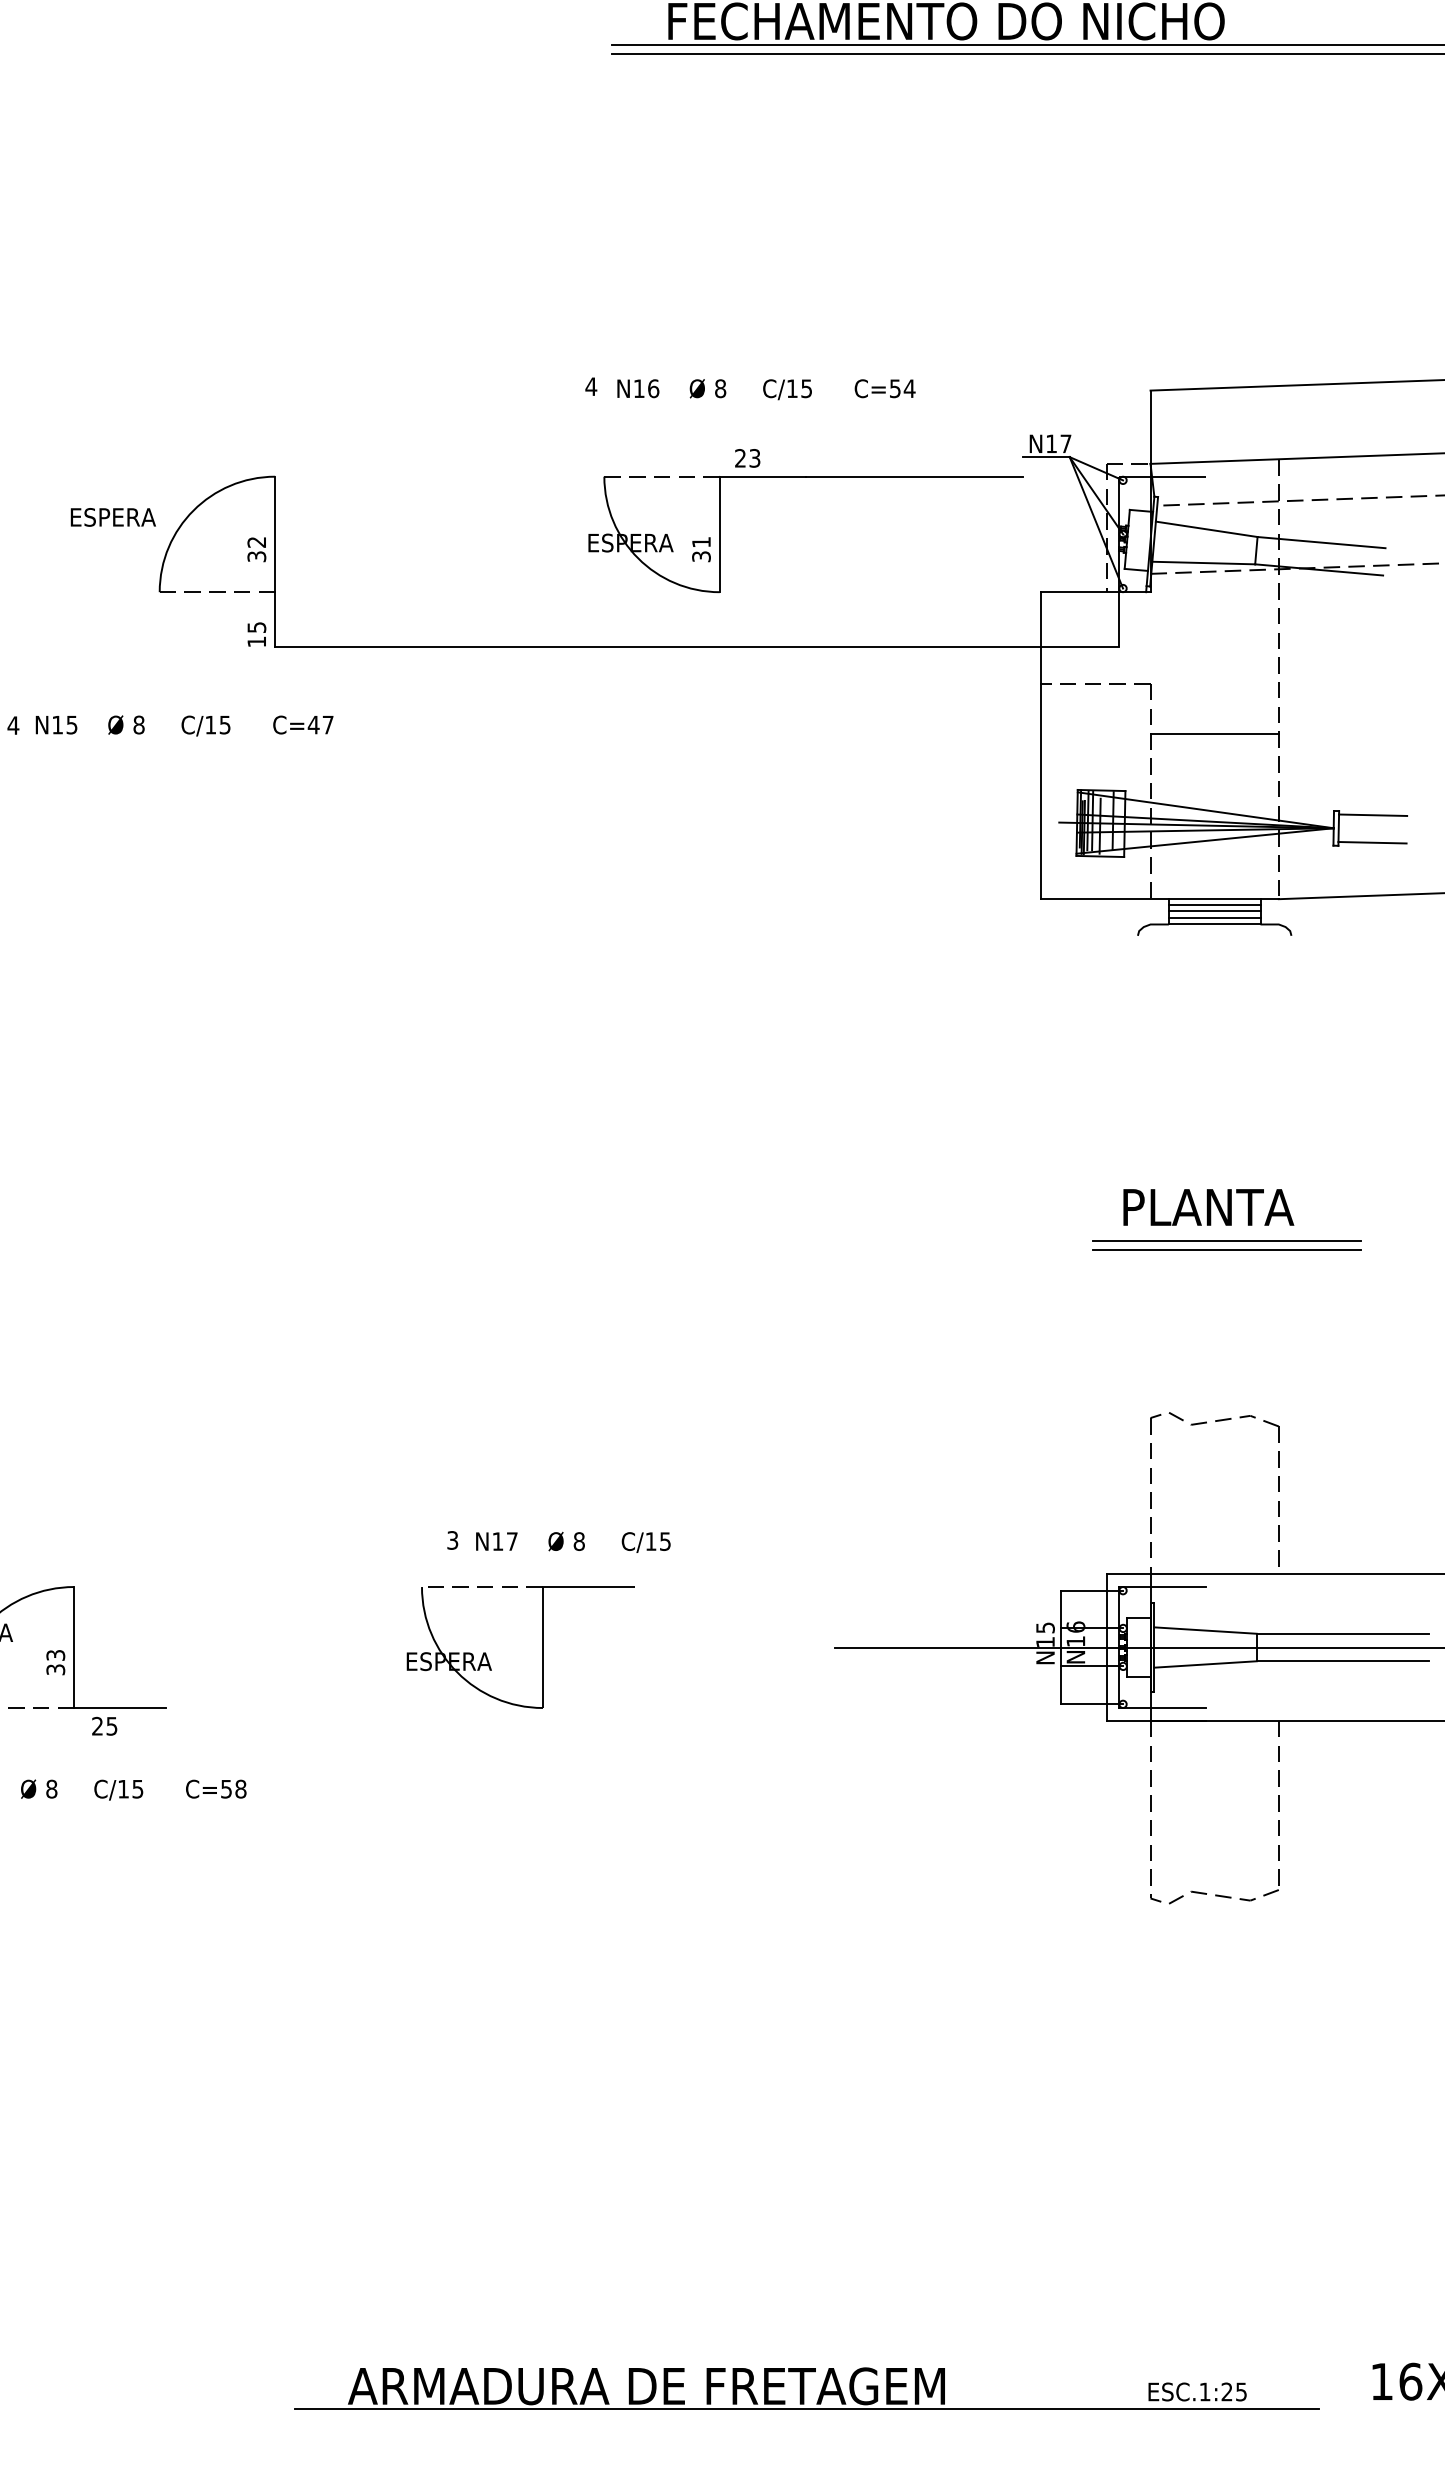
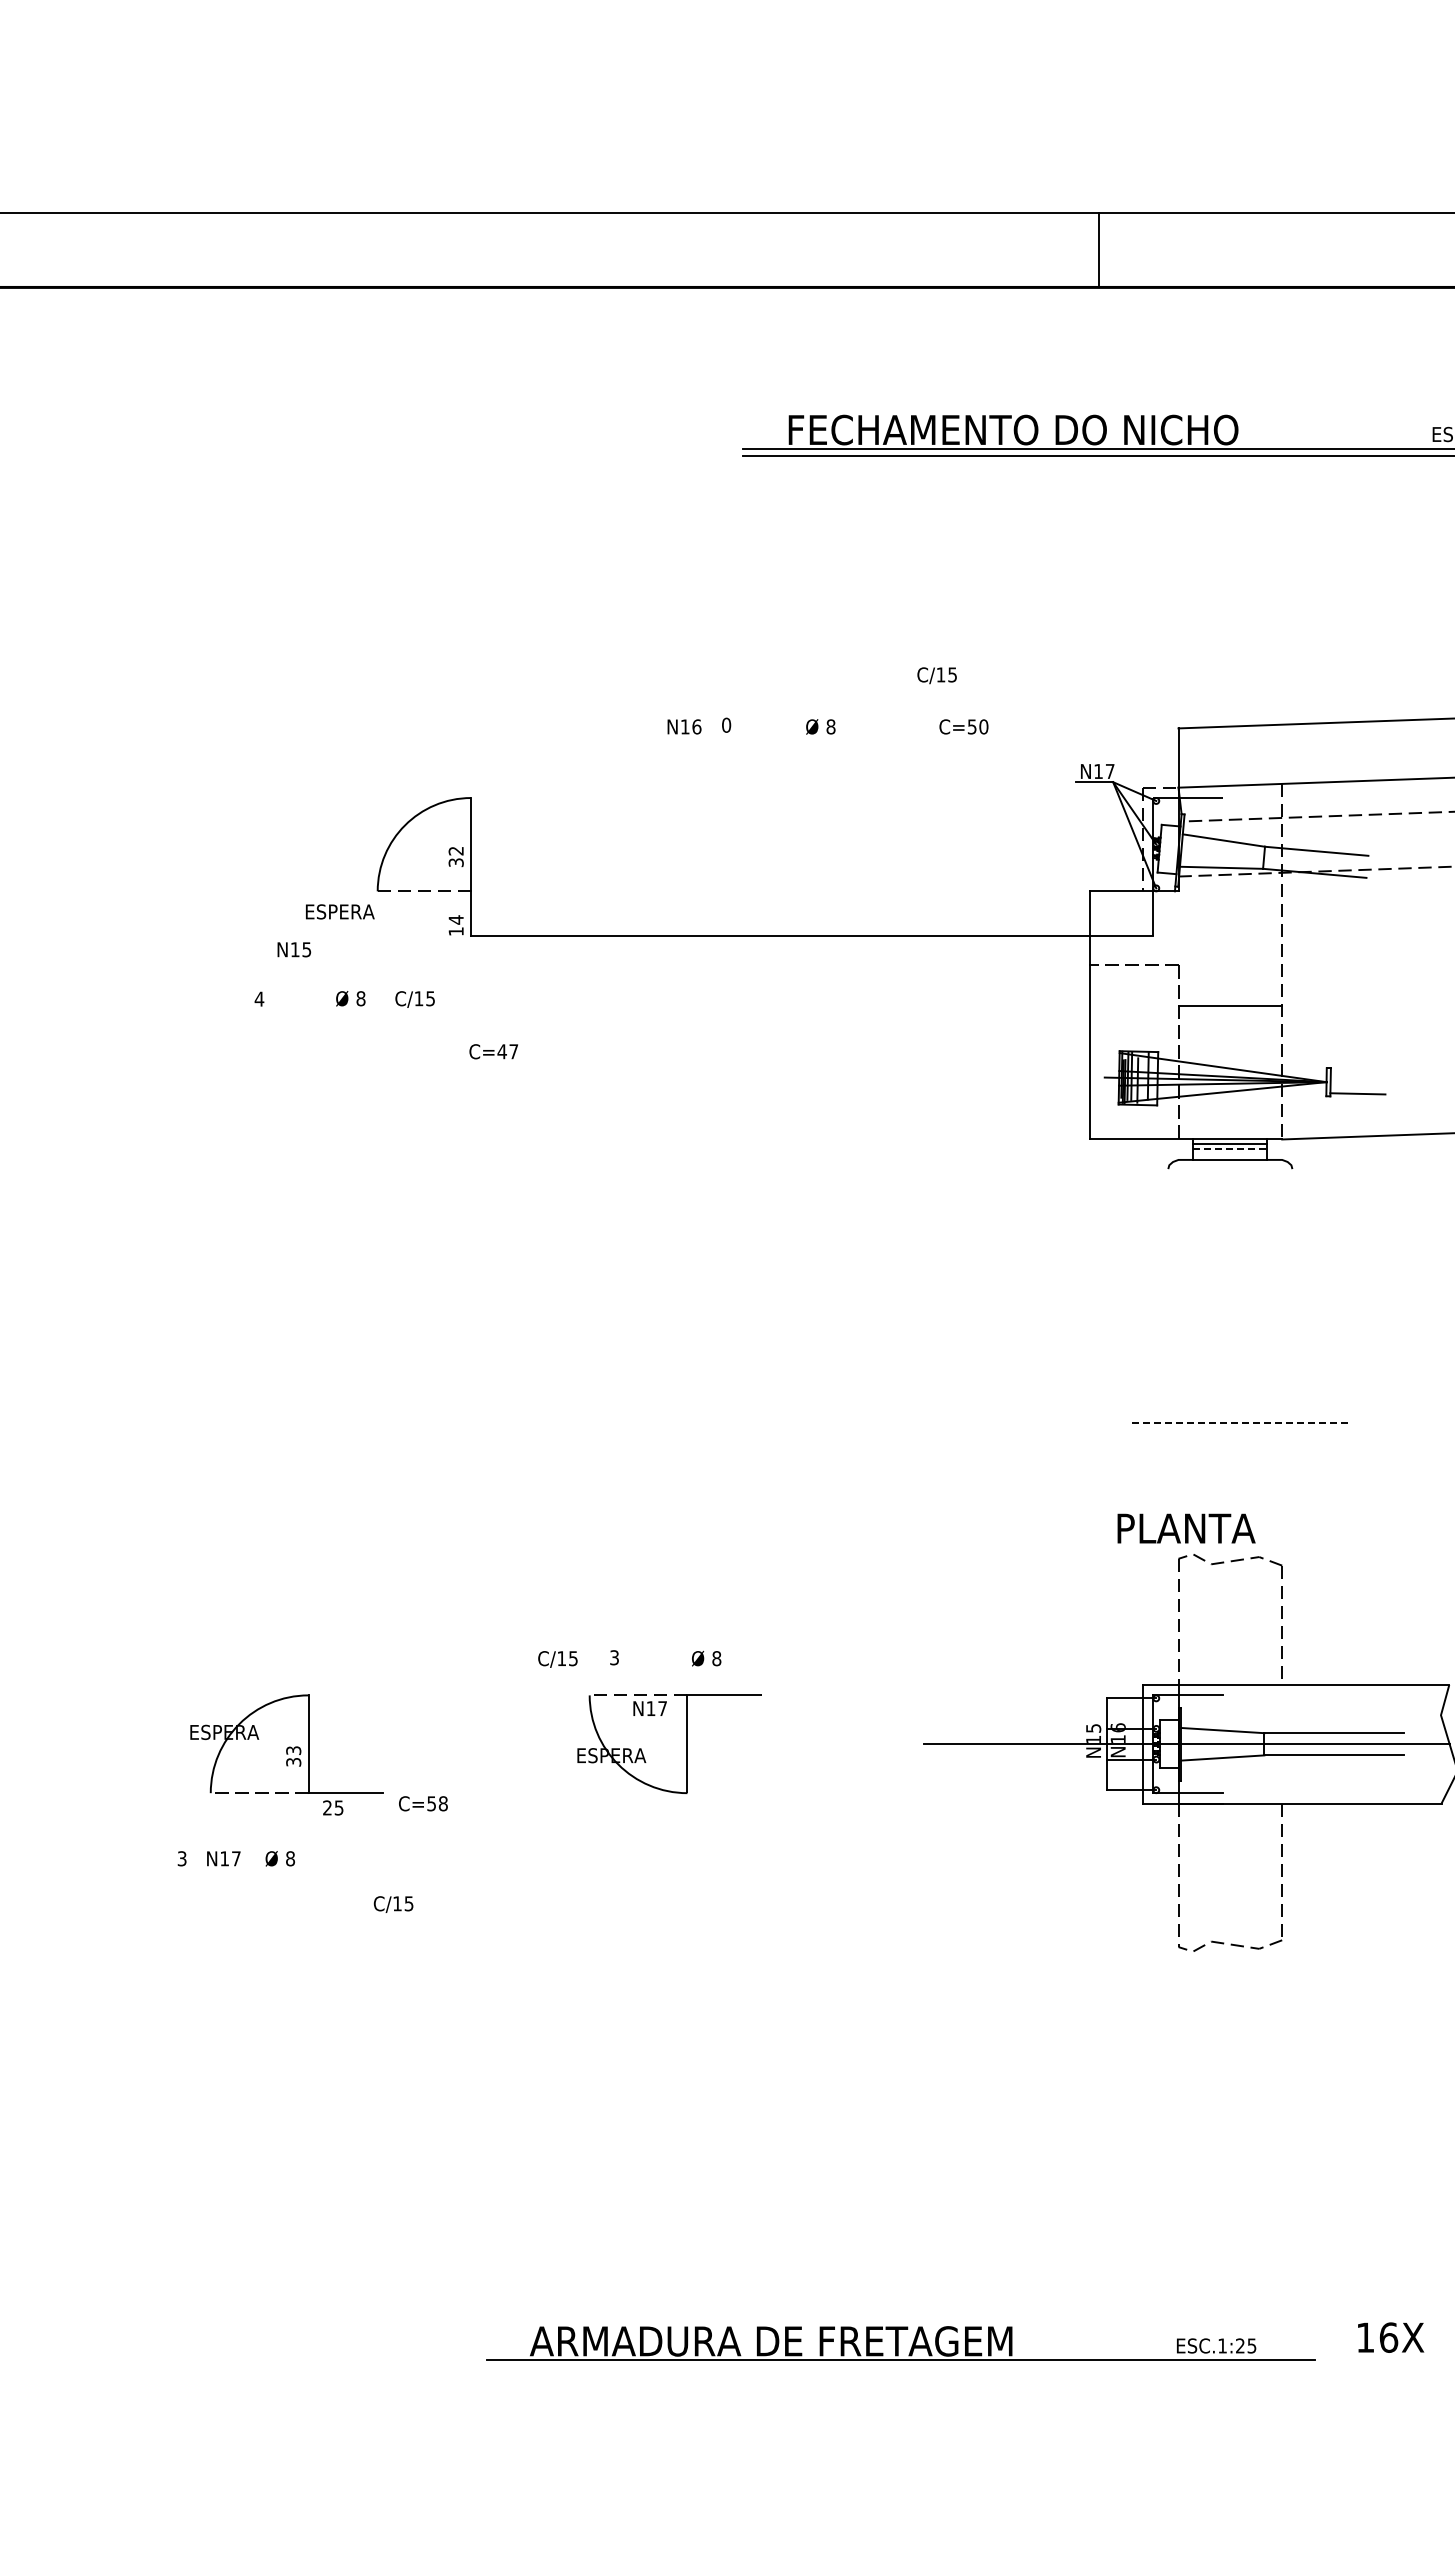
text: (591, 385) -> (726, 724), 4 -> 0
text: (638, 388) -> (684, 726), moved
text: (909, 388) -> (983, 726), C=54 -> C=50
text: (786, 389) -> (936, 675), moved
part: (806, 477) -> (900, 798), removed
text: (113, 516) -> (340, 911), moved
text: (255, 627) -> (455, 919), 15 -> 14
text: (56, 724) -> (294, 949), moved
text: (302, 724) -> (493, 1051), moved
line: (1372, 815) -> (1357, 1071), removed
line: (1214, 910) -> (1230, 1148), solid -> dashed
line: (1214, 917) -> (1230, 1154), removed
text: (1208, 1207) -> (1186, 1528), moved
line: (1226, 1240) -> (1239, 1415), removed
line: (1227, 1250) -> (1240, 1423), solid -> dashed
text: (495, 1541) -> (649, 1708), moved
text: (645, 1542) -> (557, 1659), moved
text: (216, 1788) -> (423, 1803), moved
text: (118, 1790) -> (393, 1904), moved

